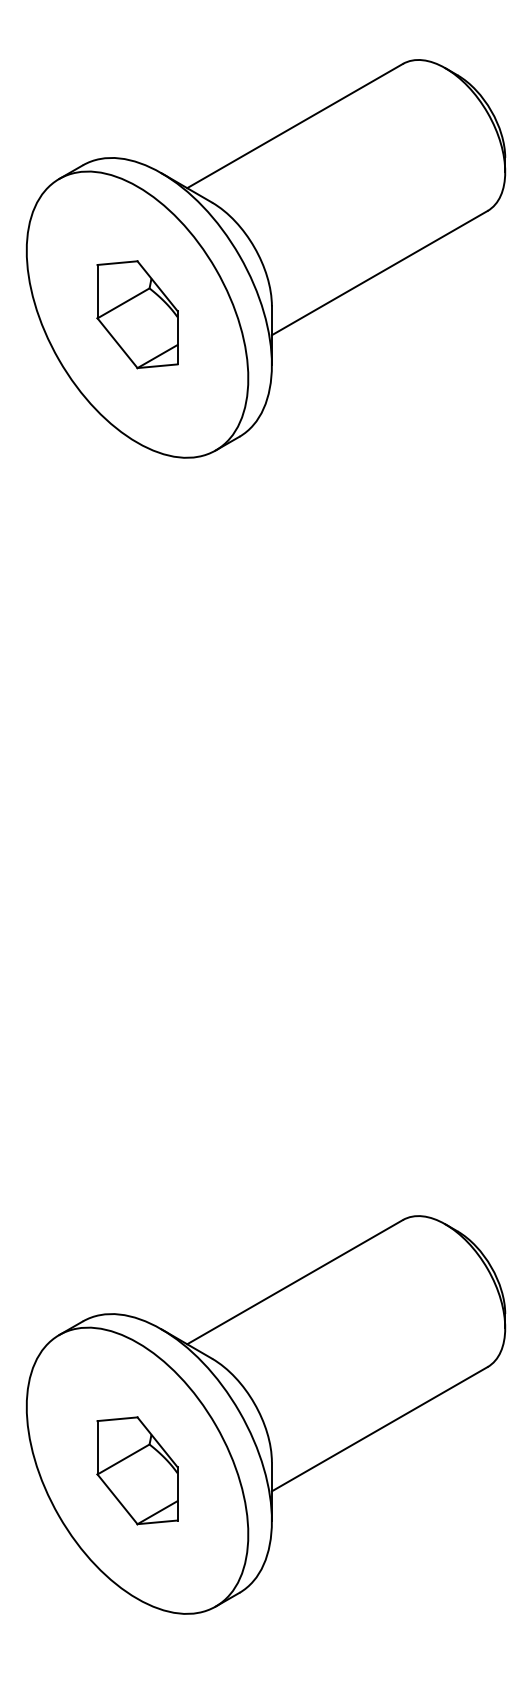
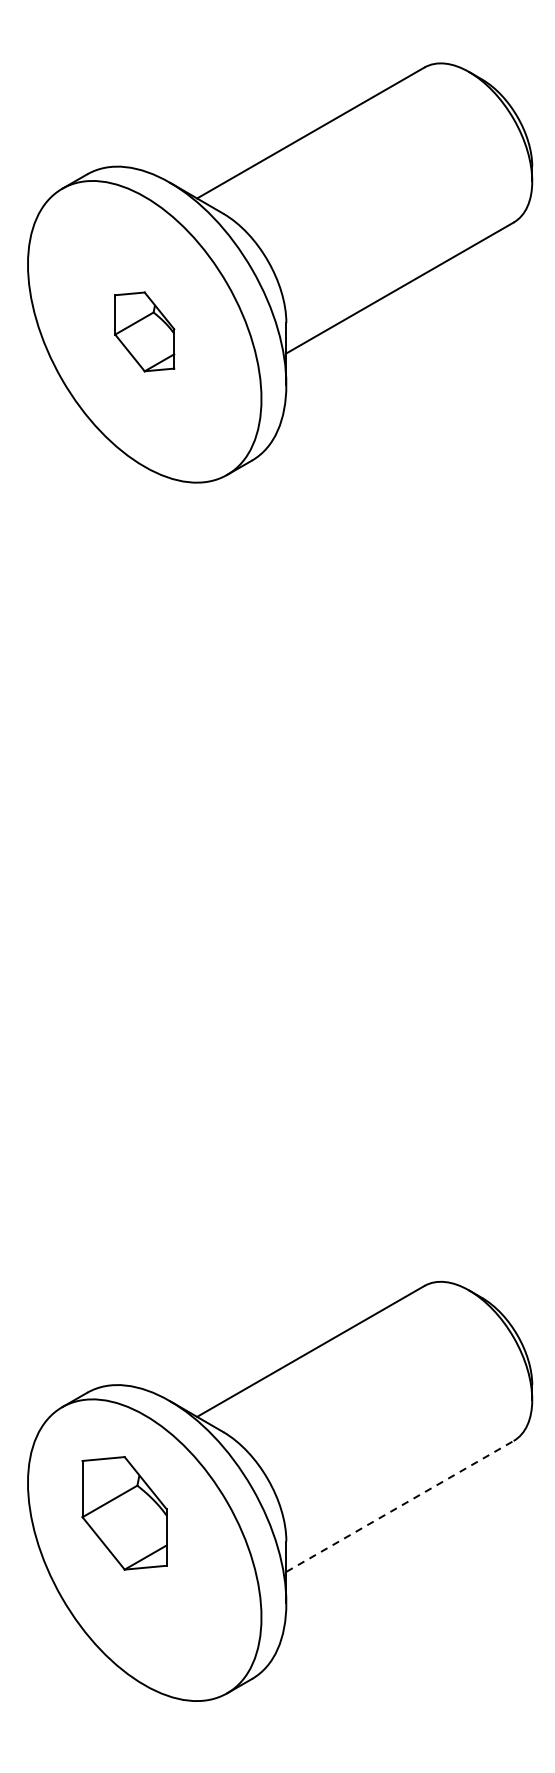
part: (137, 314) -> (144, 331), size x0.7
line: (380, 1428) -> (400, 1505), solid -> dashed
part: (137, 1470) -> (124, 1513), moved

